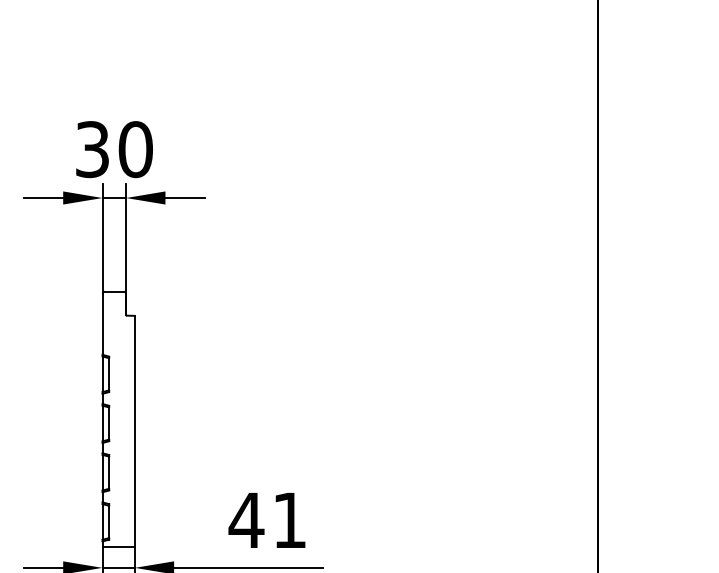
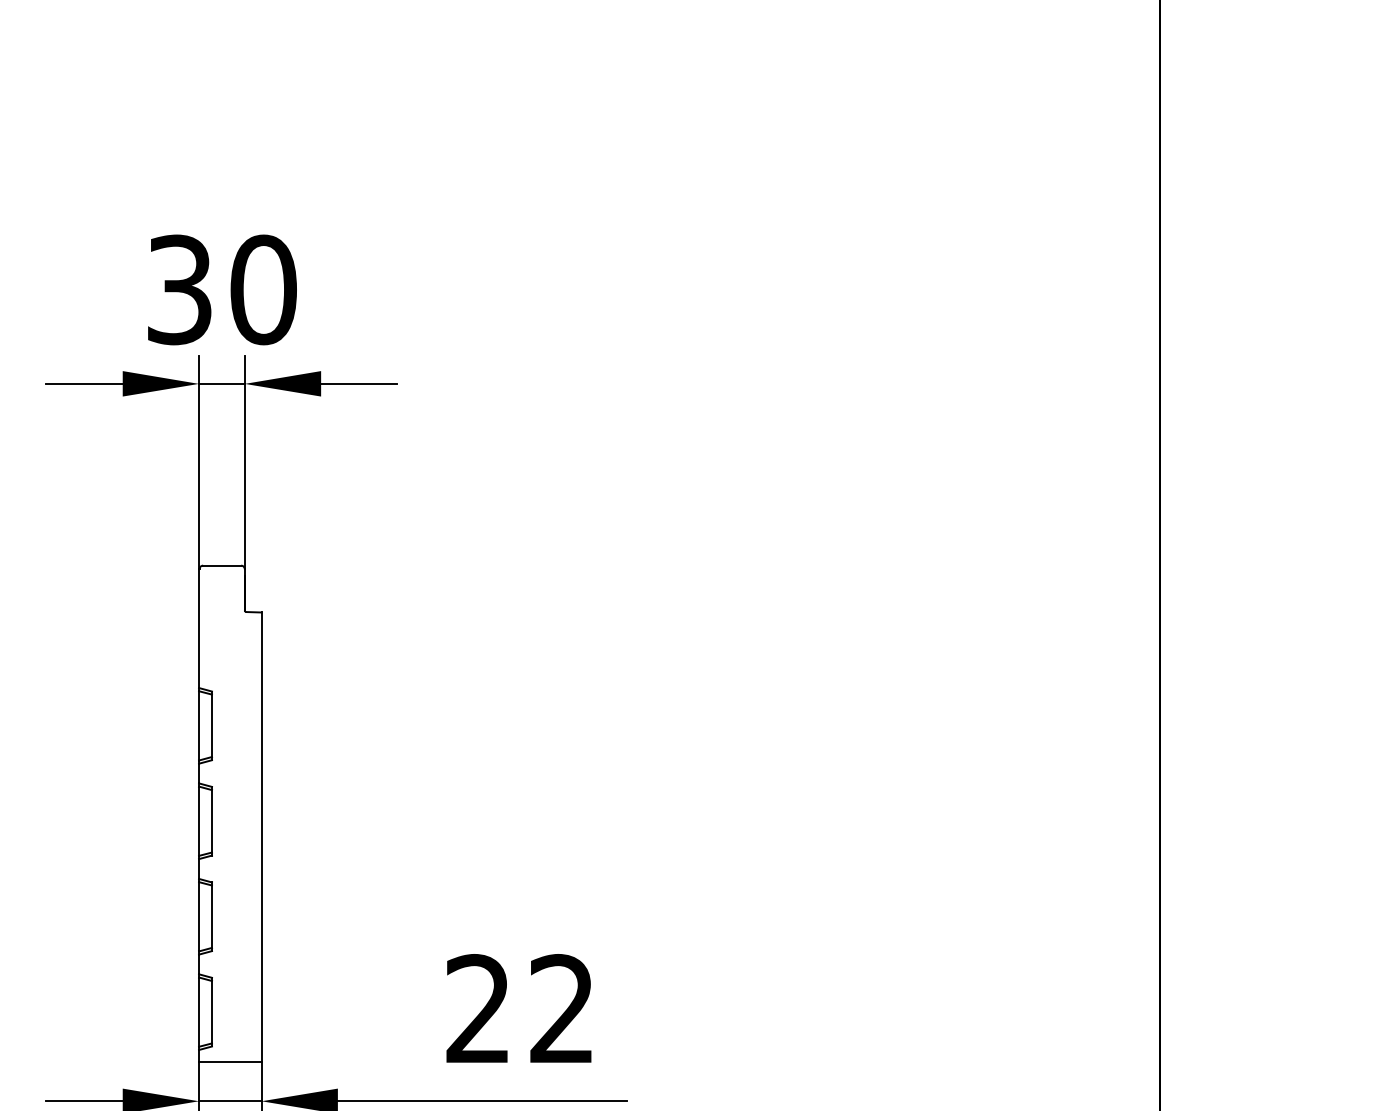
text: (266, 519) -> (517, 1007), 41 -> 22

